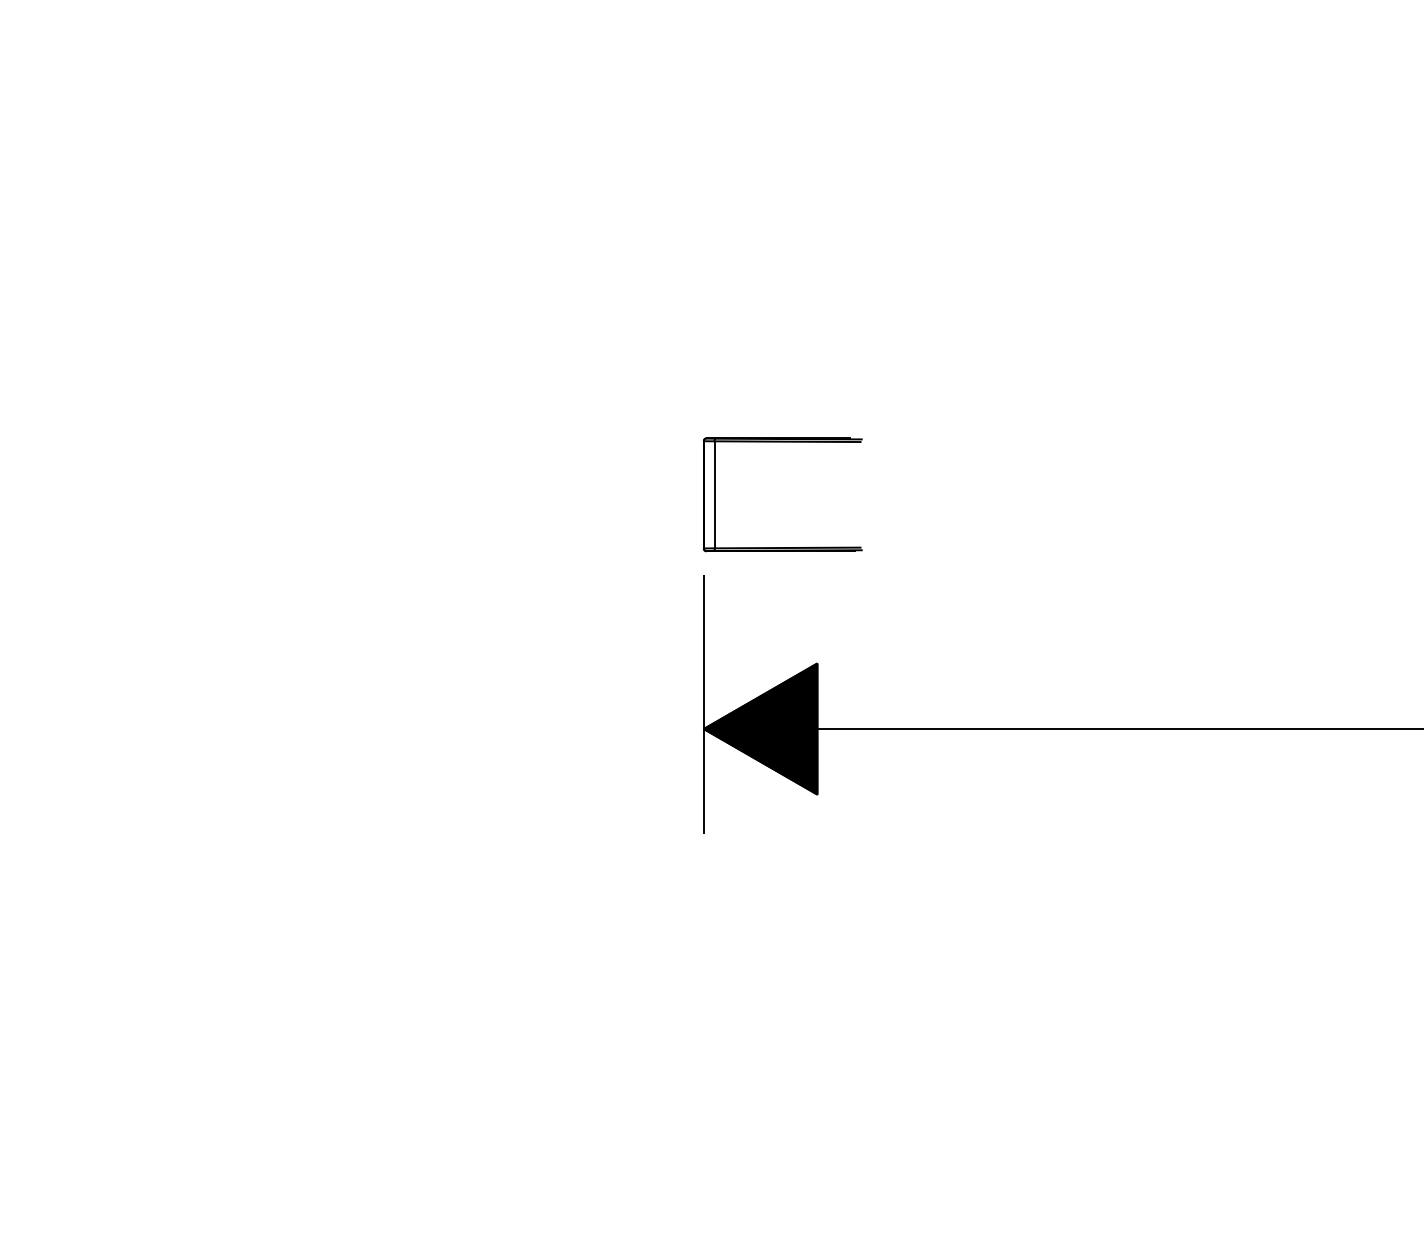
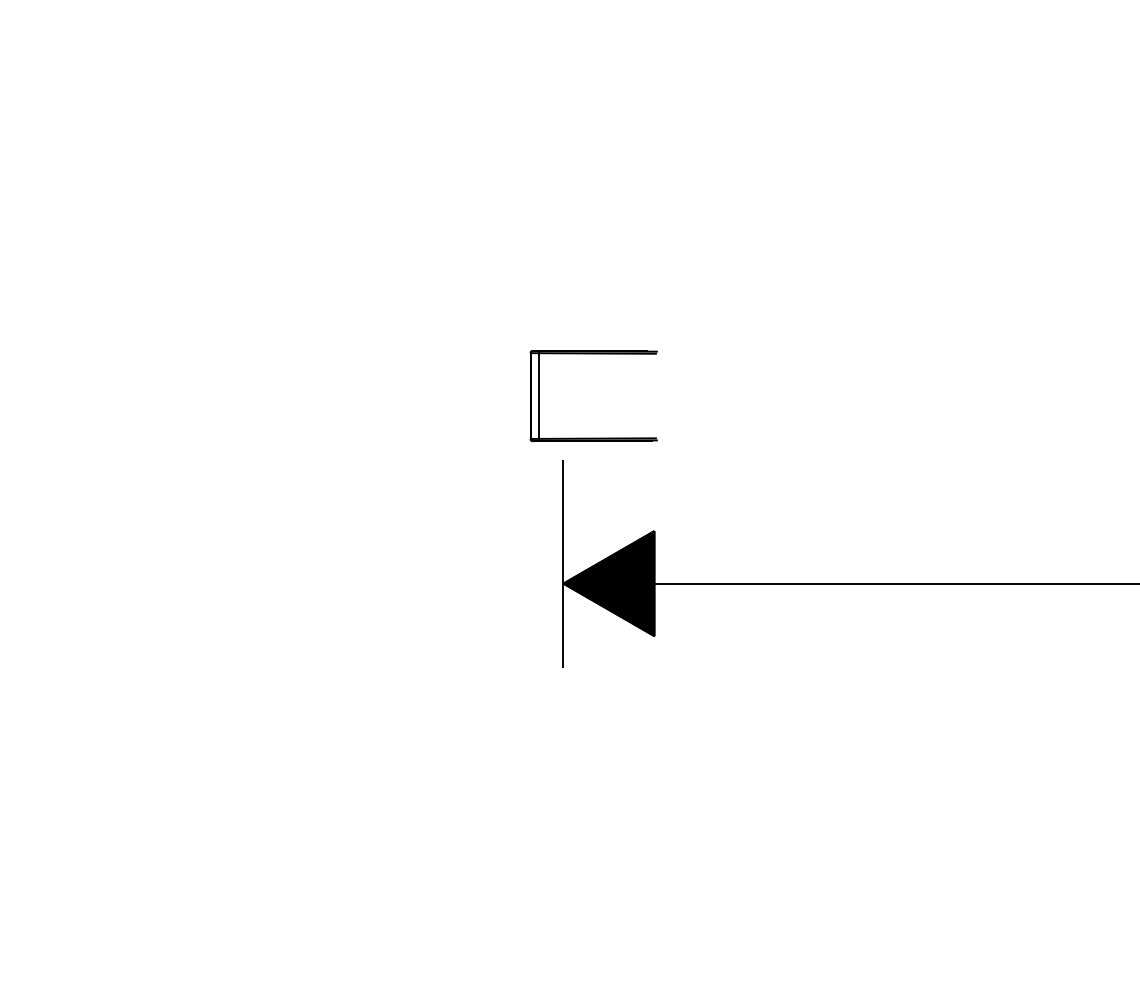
part: (782, 442) -> (593, 354), moved

